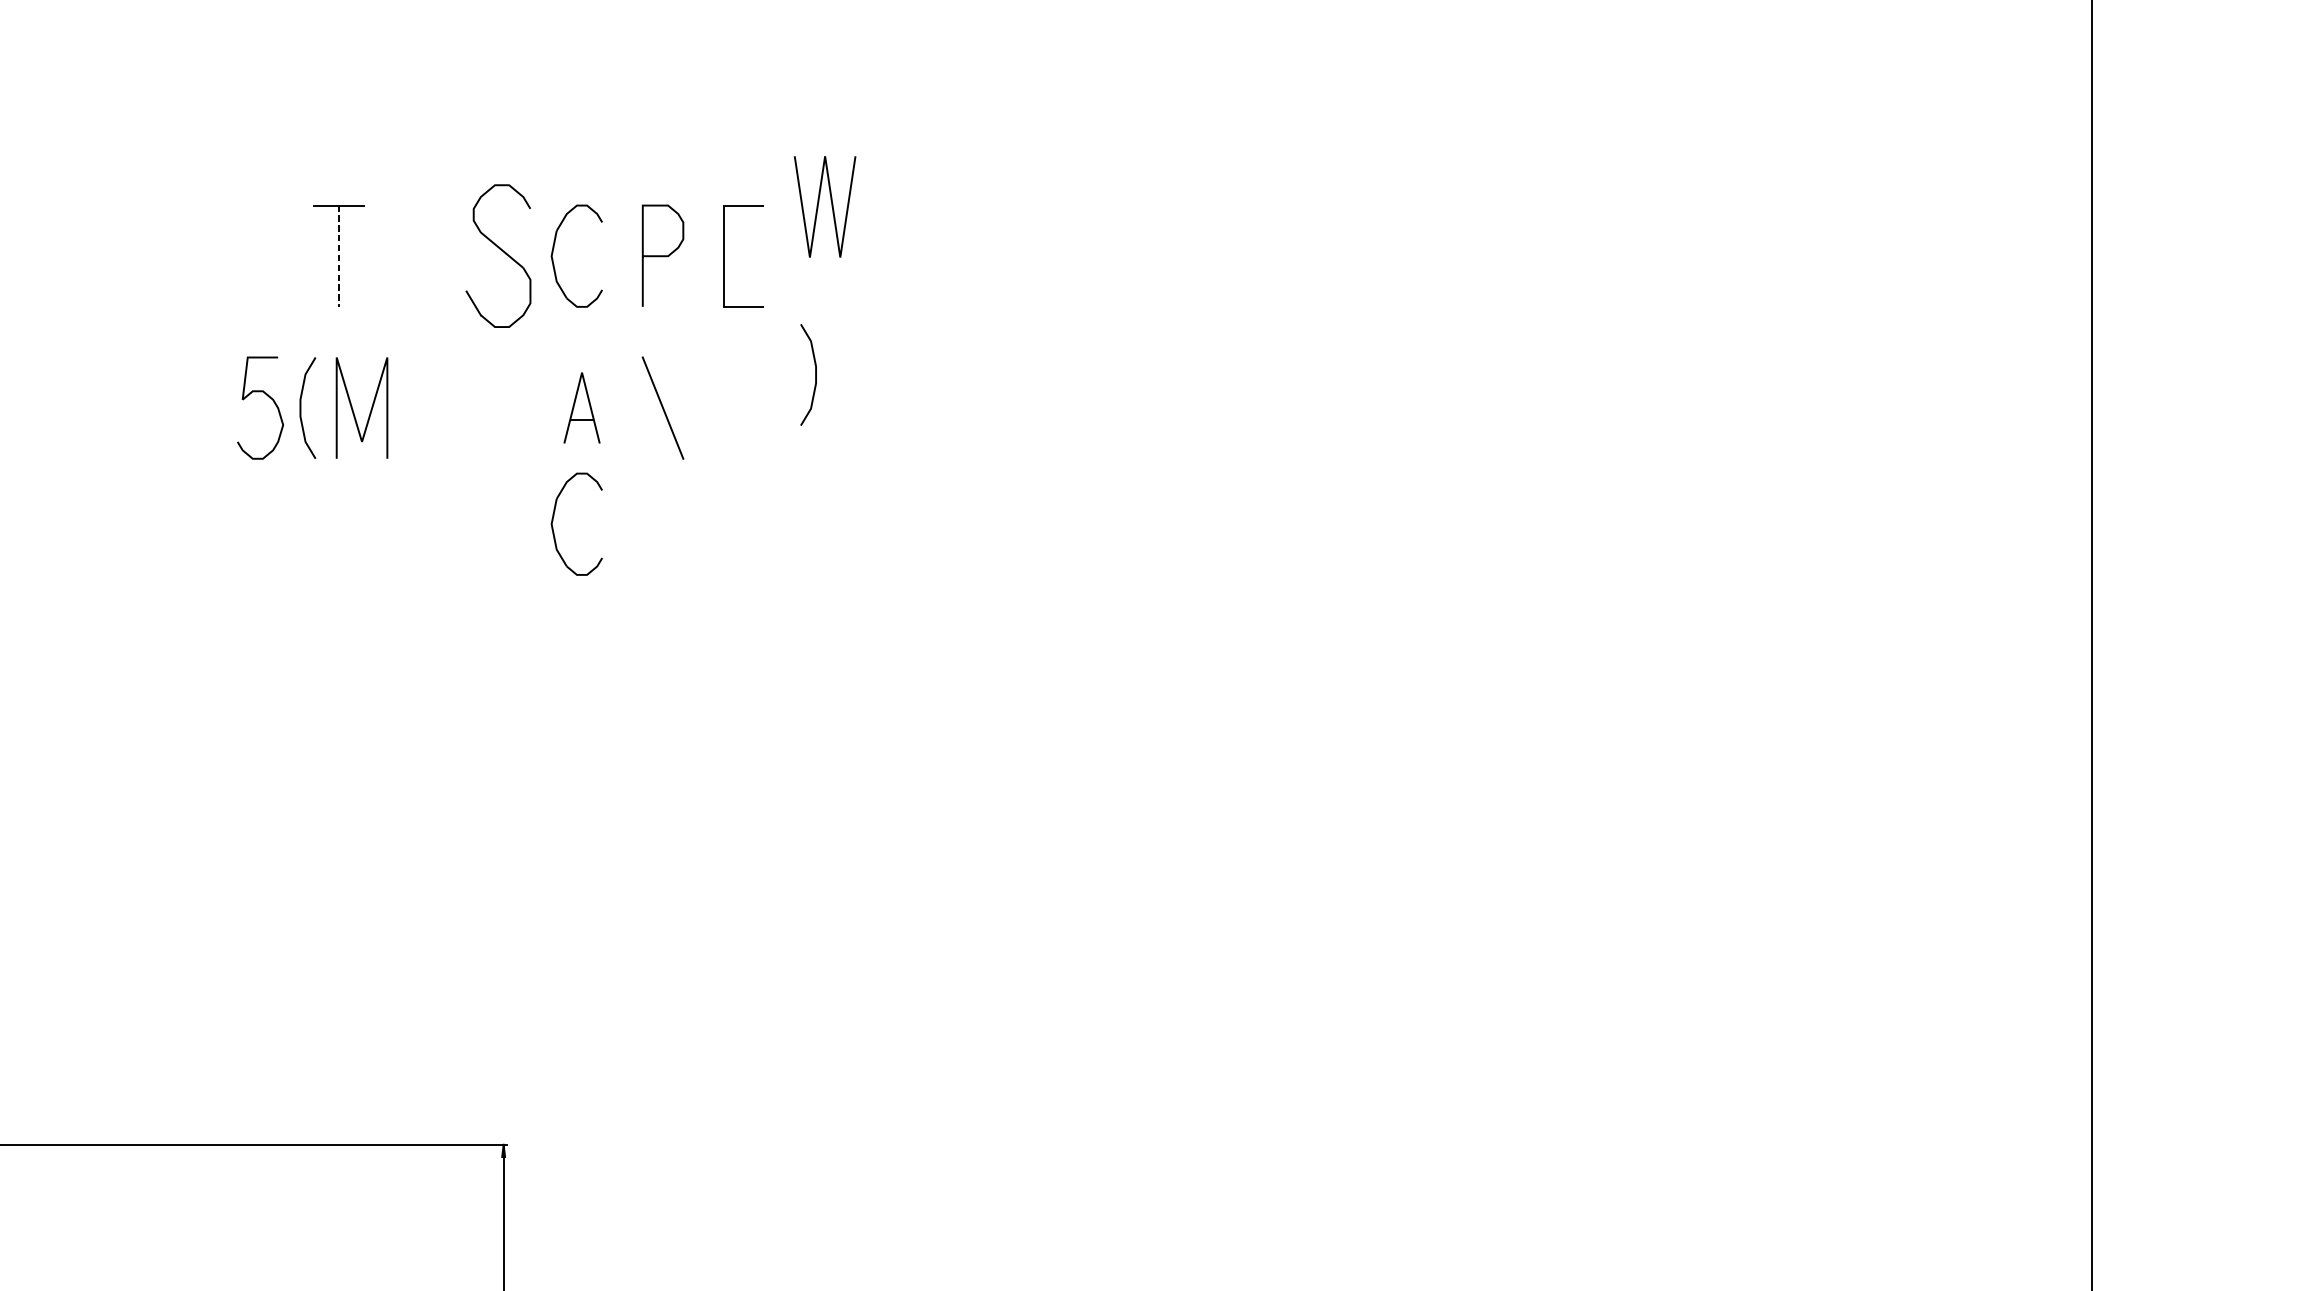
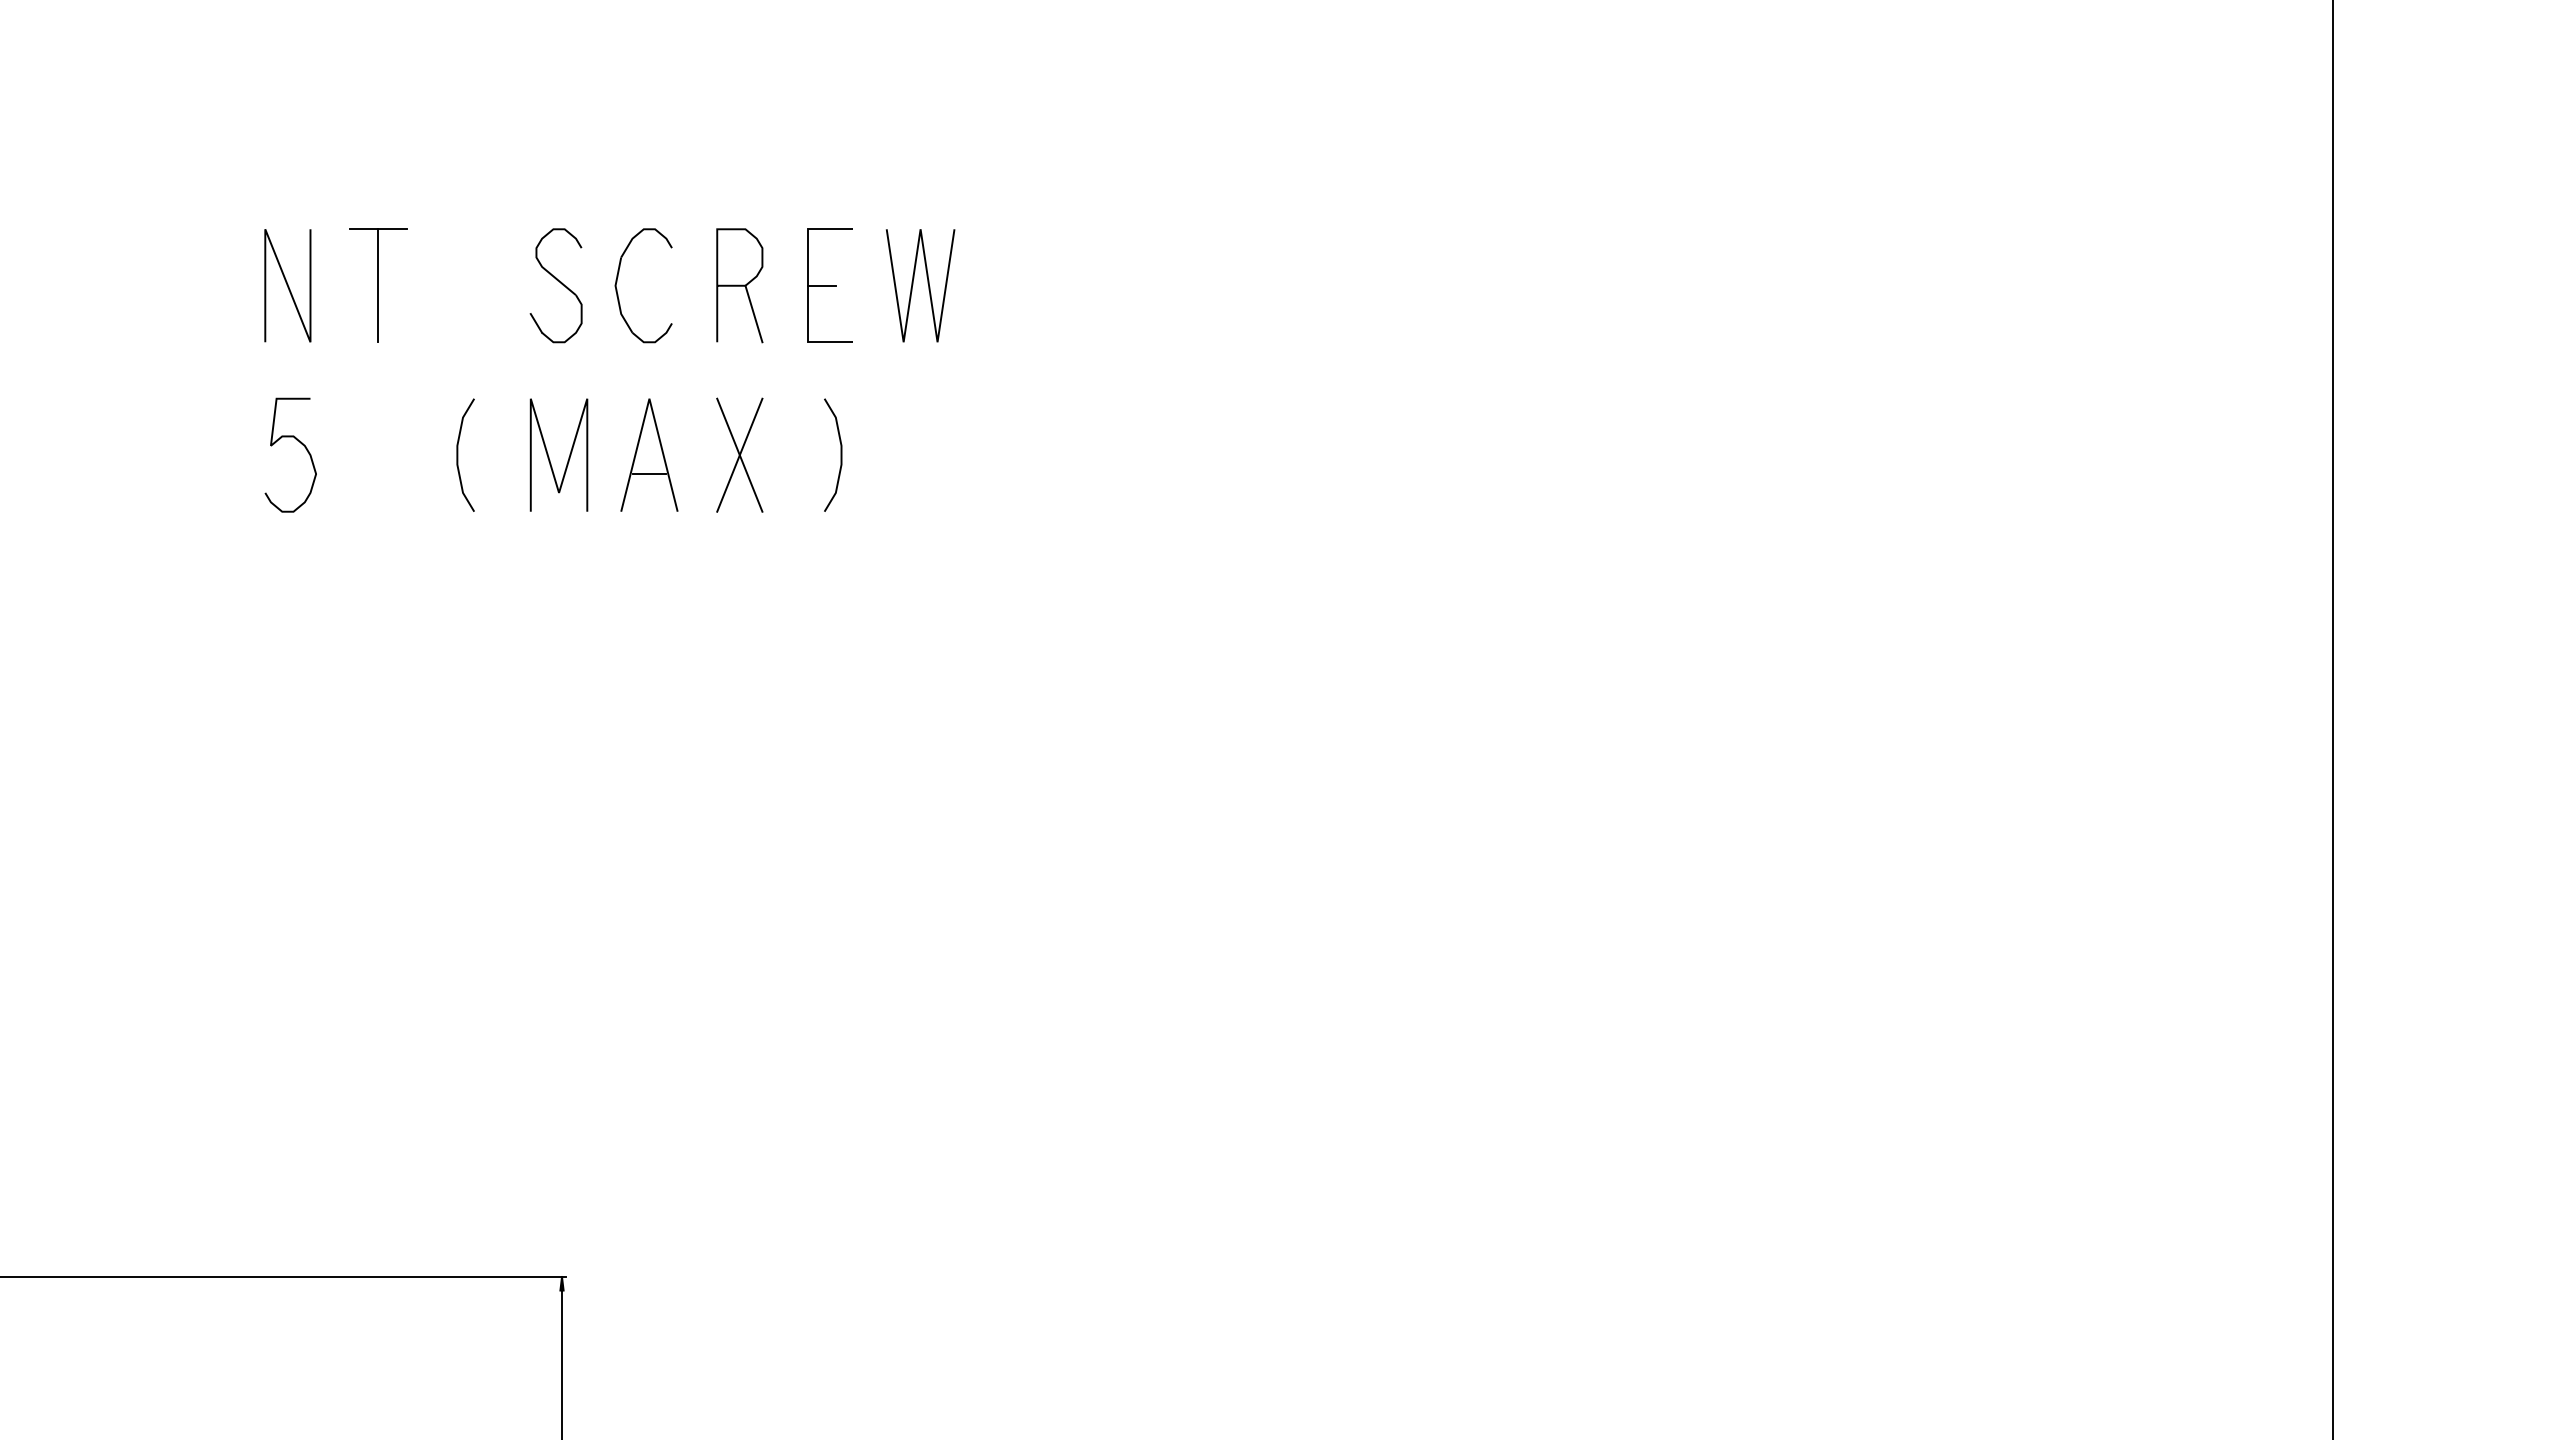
line: (818, 206) -> (913, 285), moved
line: (257, 255) -> (287, 285), added
part: (497, 255) -> (555, 285), size x0.71
line: (736, 255) -> (821, 285), added
line: (339, 256) -> (378, 286), dashed -> solid
line: (675, 281) -> (753, 313), added
curve: (815, 374) -> (840, 454), moved
curve: (301, 407) -> (458, 454), moved
part: (582, 407) -> (649, 454), size x1.43
line: (662, 407) -> (739, 454), added
line: (353, 409) -> (549, 456), moved
part: (553, 521) -> (617, 581), removed

